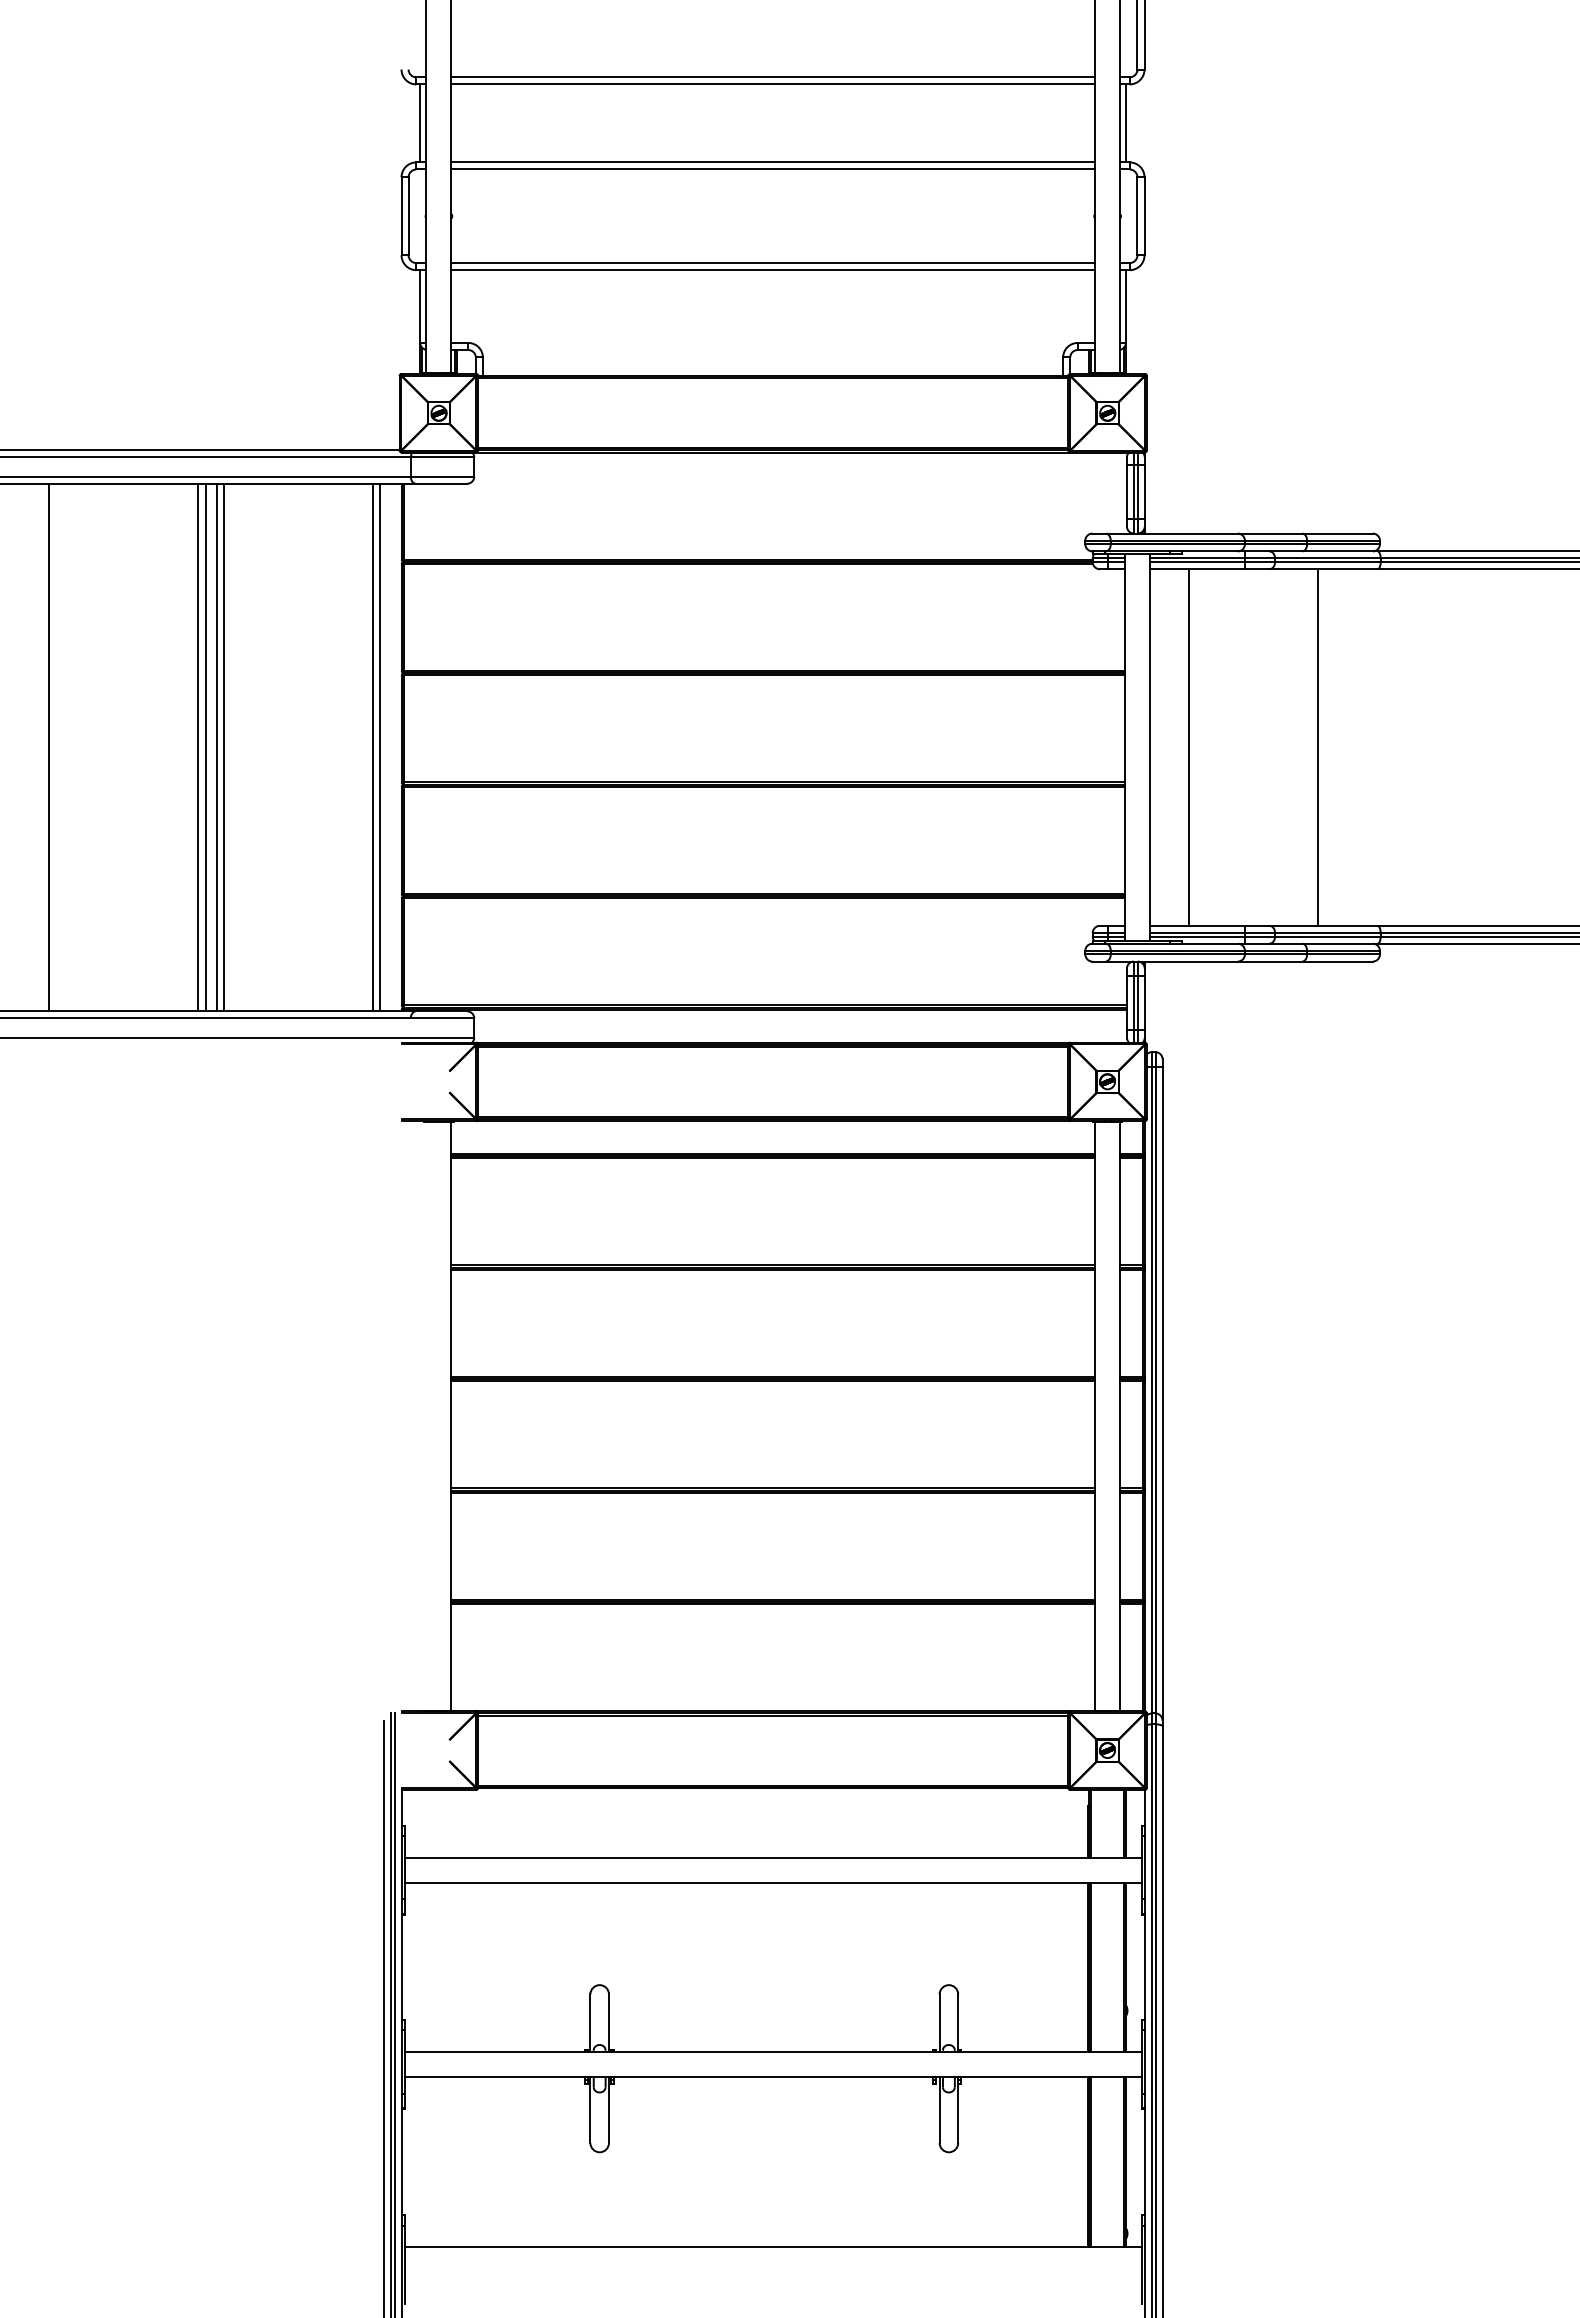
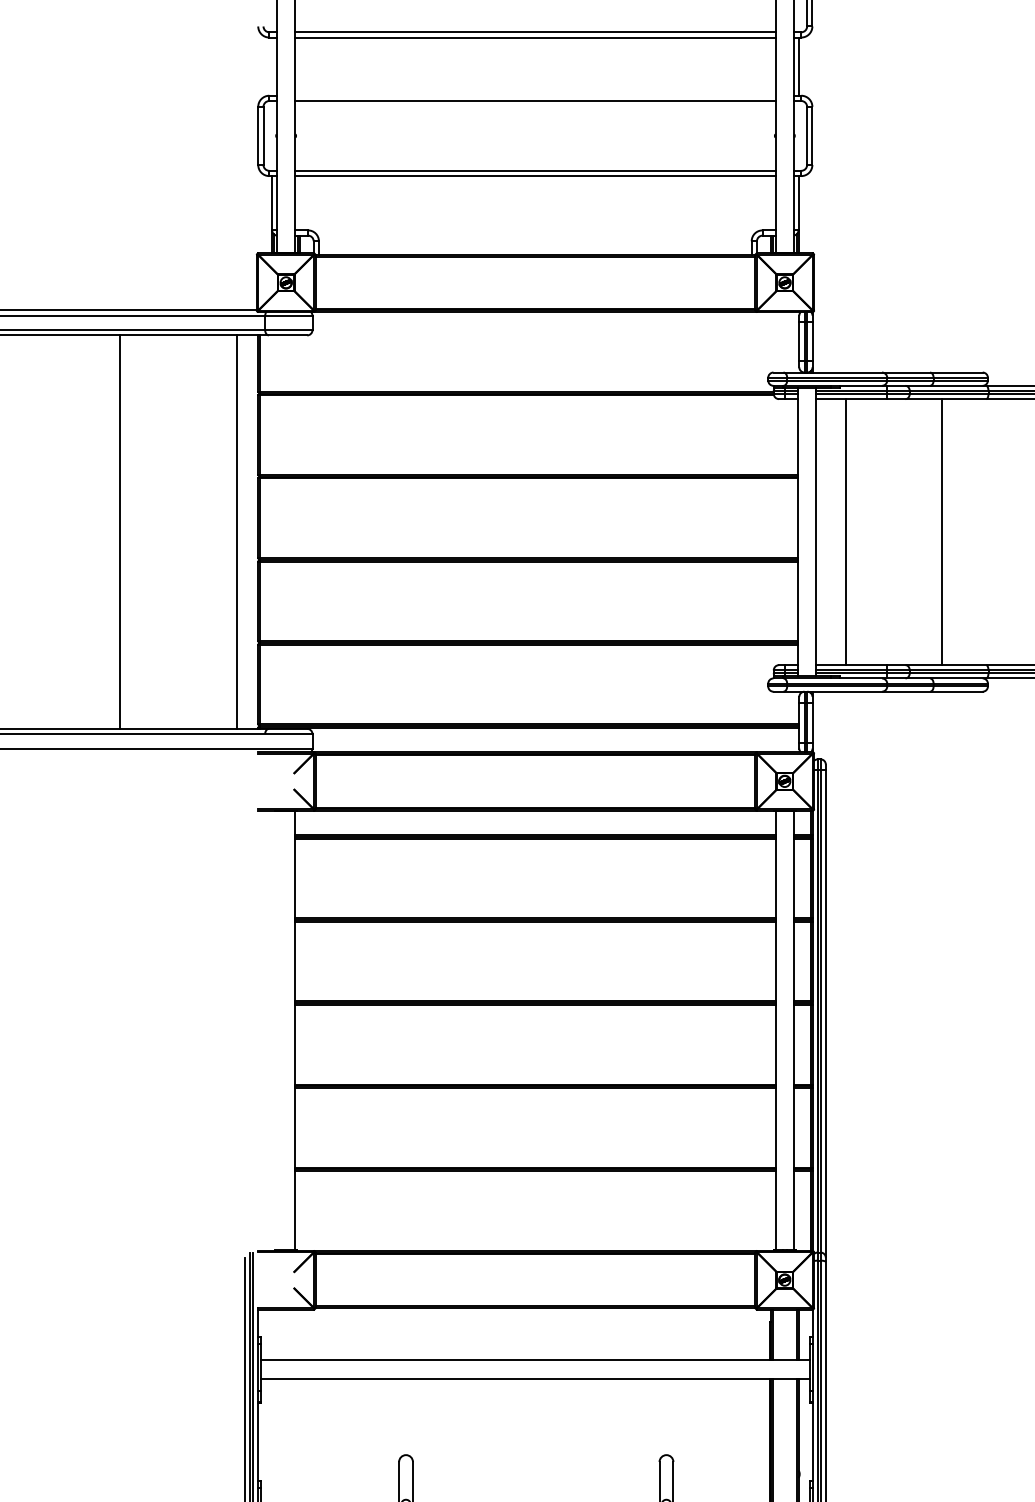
line: (420, 123) -> (272, 66), removed
line: (773, 162) -> (535, 95), removed
line: (198, 747) -> (106, 532), removed
line: (205, 747) -> (112, 532), removed
line: (223, 747) -> (125, 532), removed
line: (380, 747) -> (242, 532), removed

